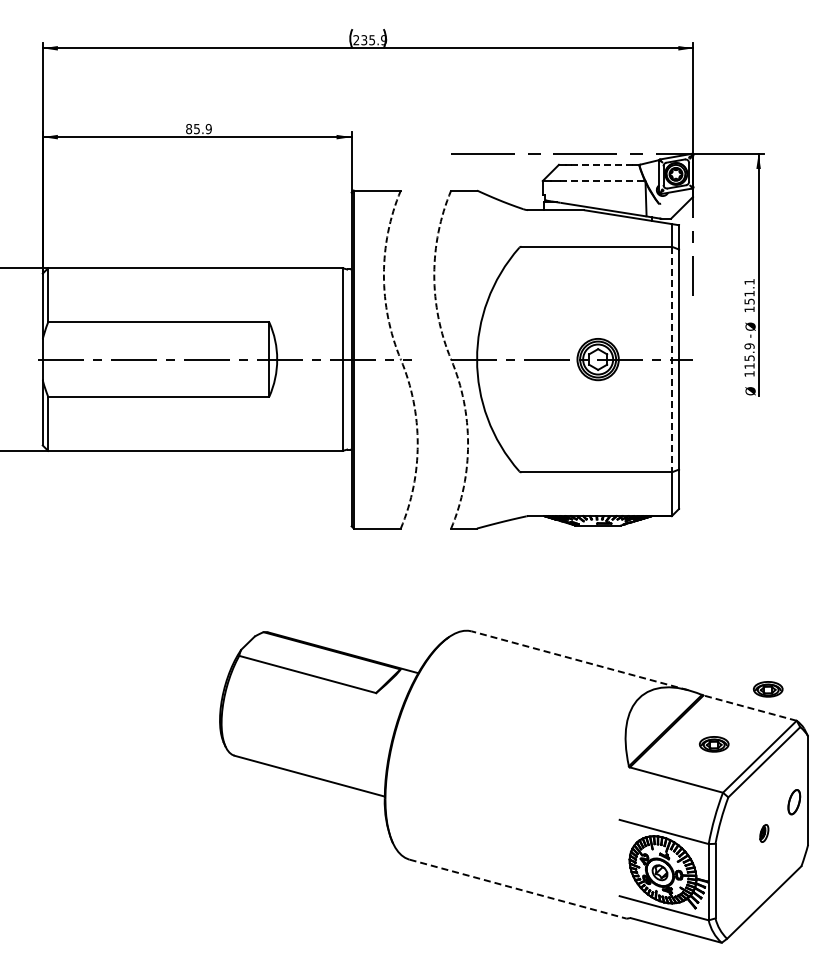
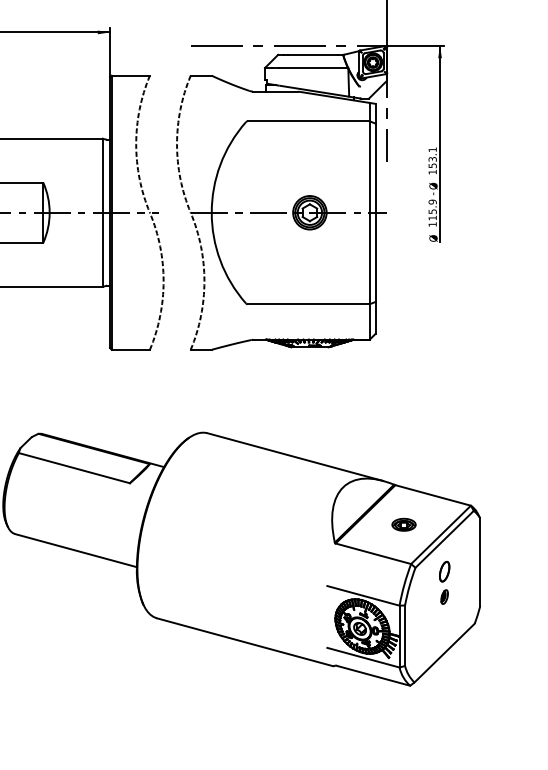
line: (601, 164) -> (312, 54), dashed -> solid
line: (602, 181) -> (313, 68), dashed -> solid
text: (749, 293) -> (432, 159), 151.1 -> 153.1
line: (671, 359) -> (369, 212), dashed -> solid
line: (579, 660) -> (294, 456), dashed -> solid
part: (768, 689) -> (448, 480), removed
line: (749, 708) -> (432, 495), dashed -> solid
part: (794, 802) -> (444, 571), moved
line: (518, 889) -> (245, 642), dashed -> solid

